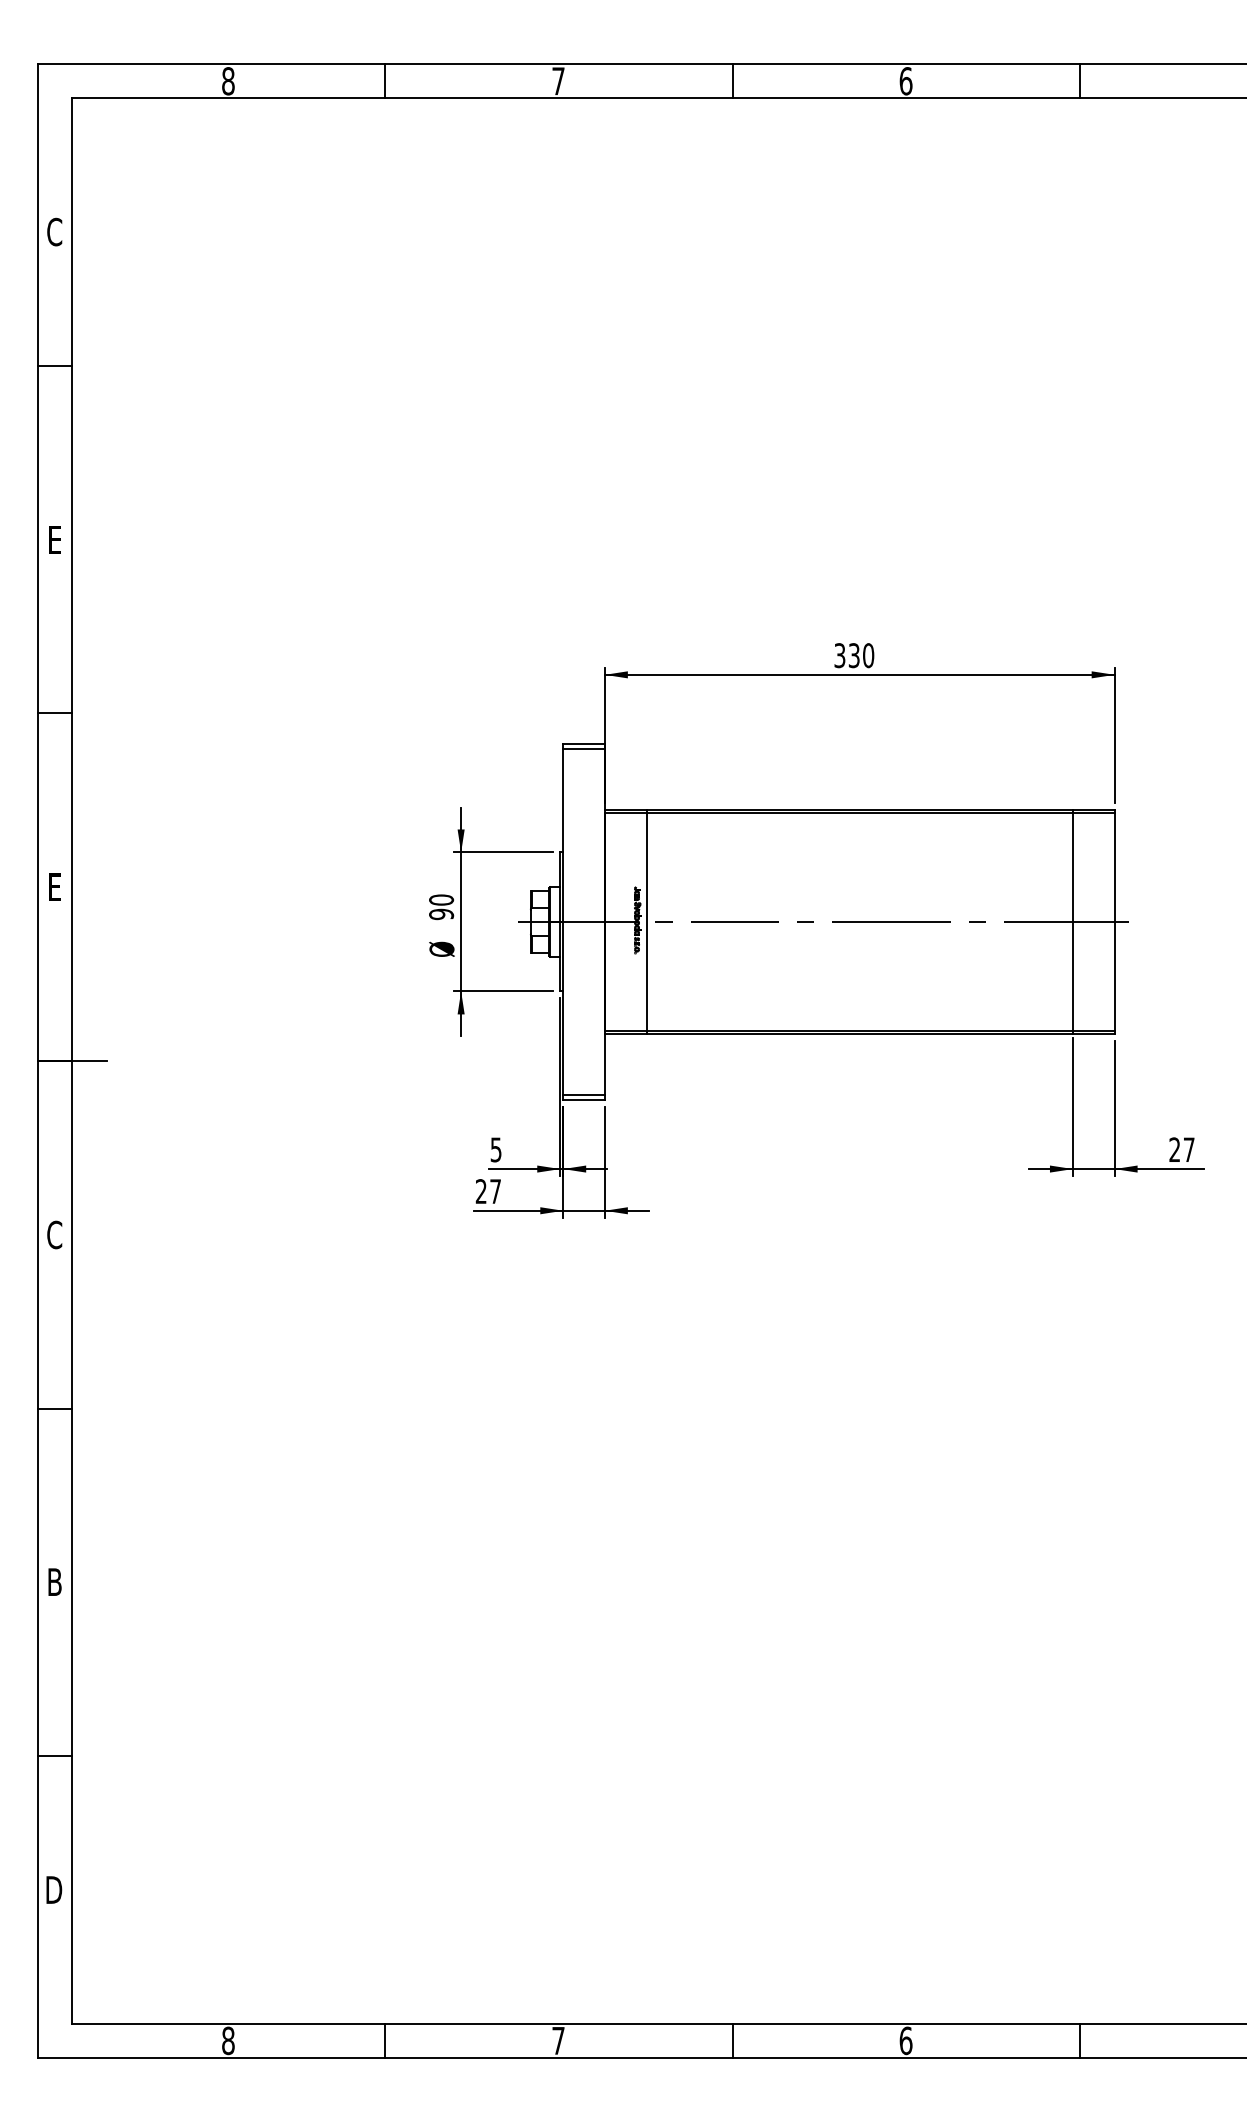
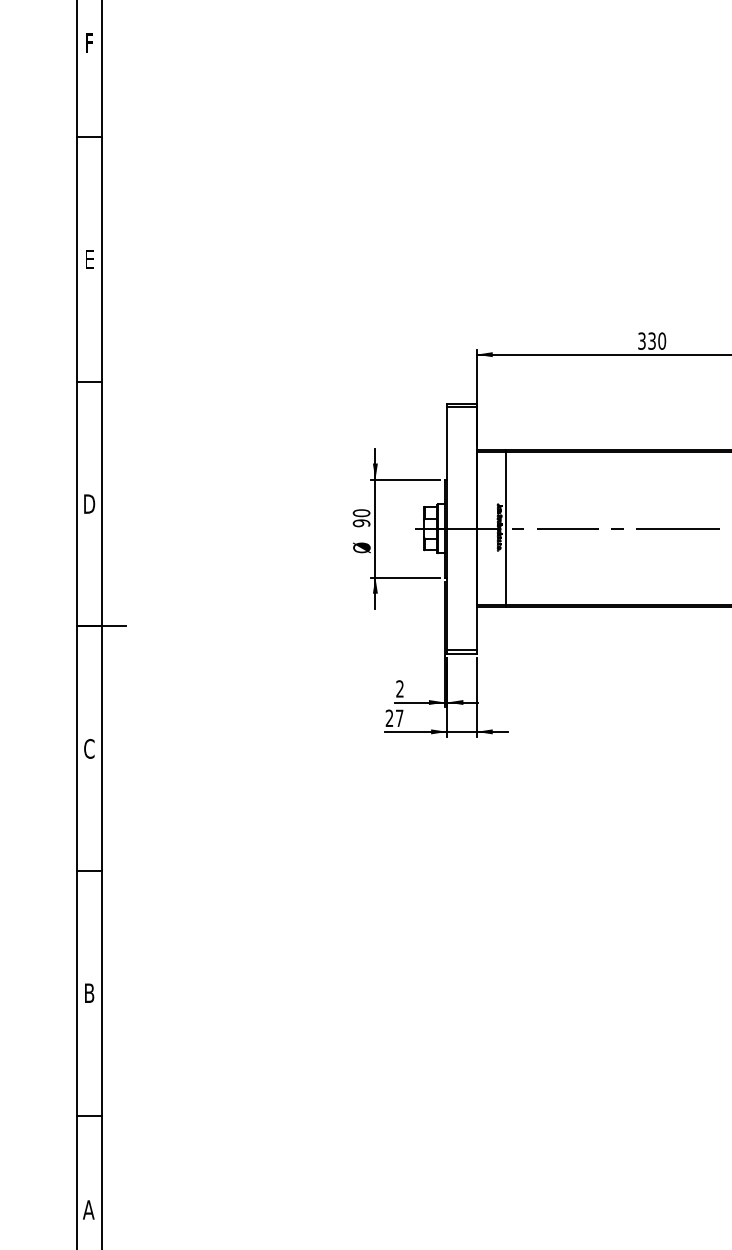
text: (54, 231) -> (89, 42), C -> F
text: (54, 886) -> (89, 503), E -> D
text: (495, 1149) -> (399, 688), 5 -> 2
text: (53, 1889) -> (88, 1209), D -> A

